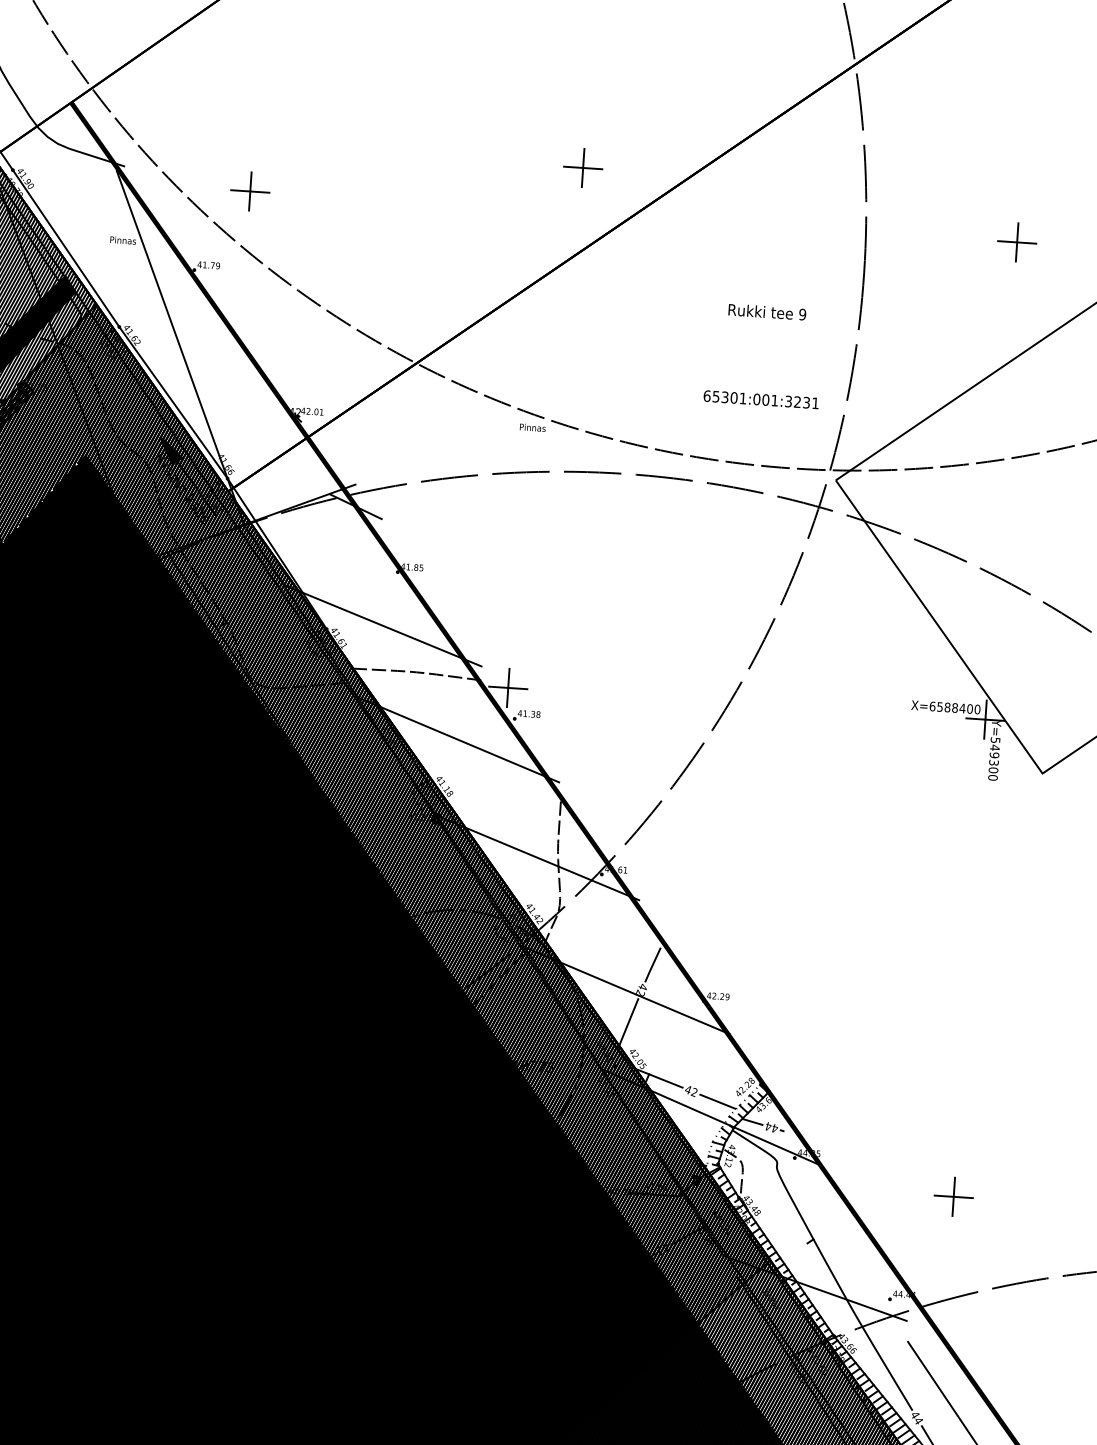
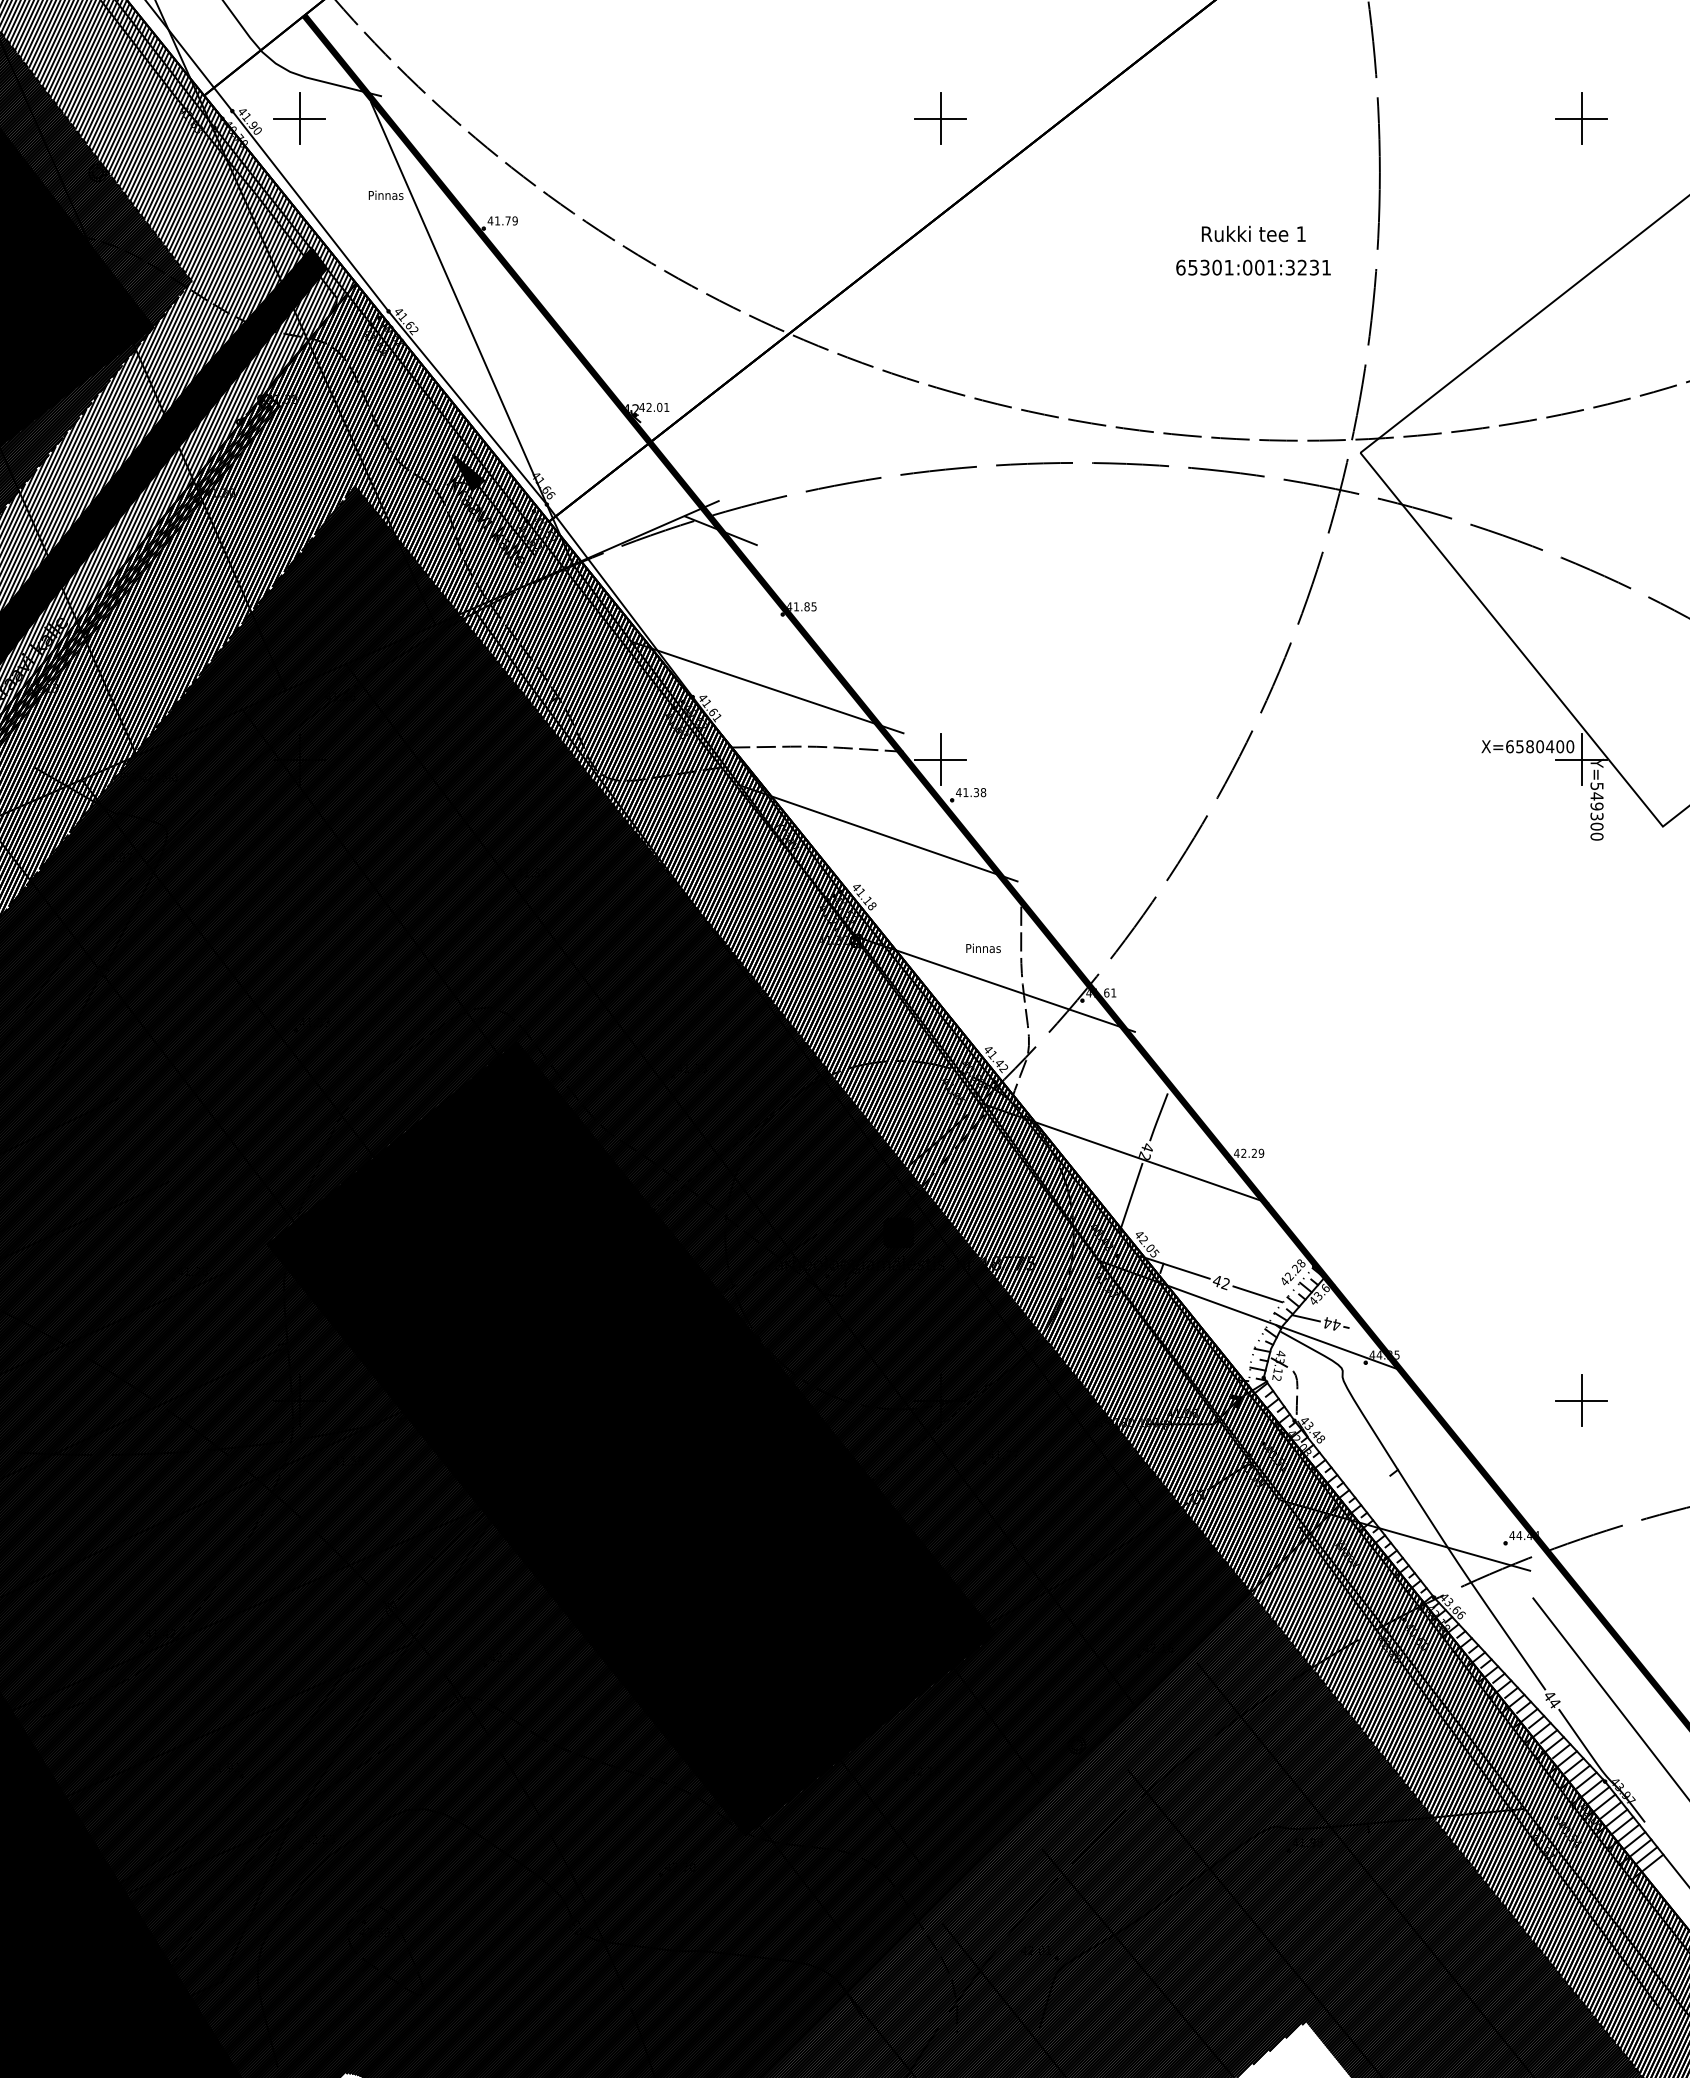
part: (582, 167) -> (940, 118), moved
part: (250, 191) -> (299, 118), moved
text: (802, 314) -> (1301, 234), 9 -> 1
text: (761, 399) -> (1253, 267), moved
text: (532, 427) -> (983, 948), moved
text: (955, 707) -> (1540, 746), X=6588400 -> X=6580400

